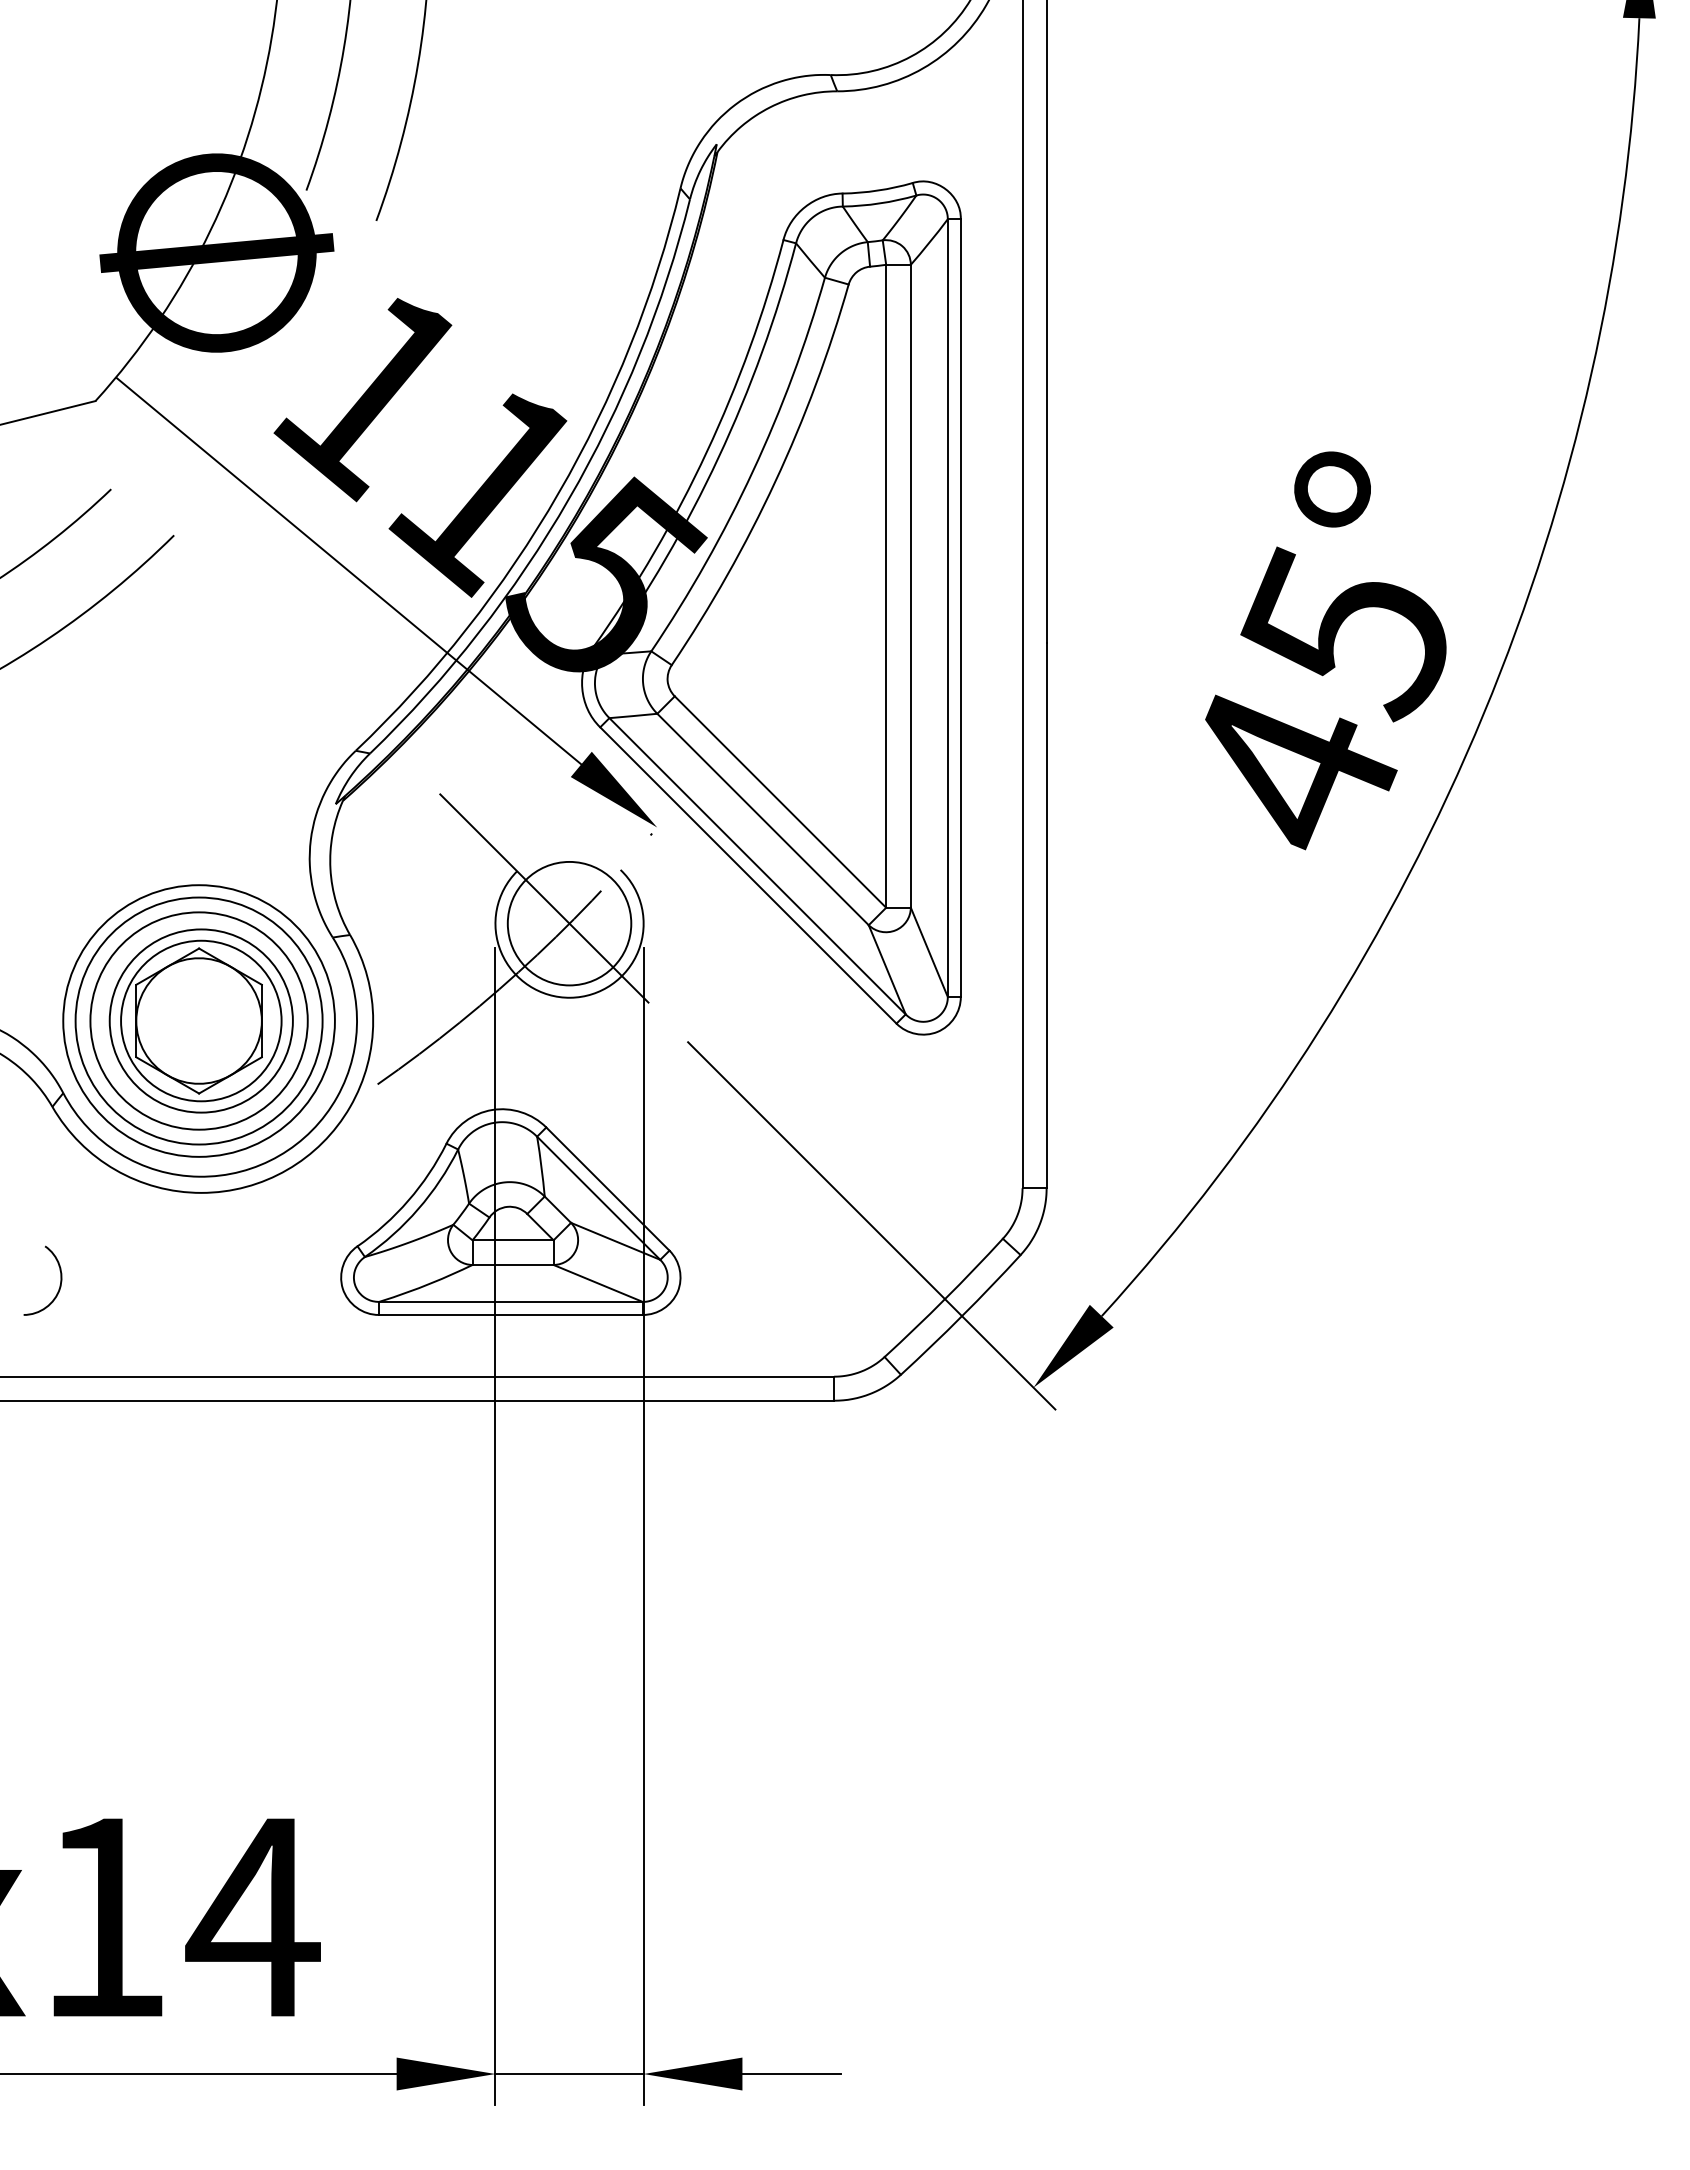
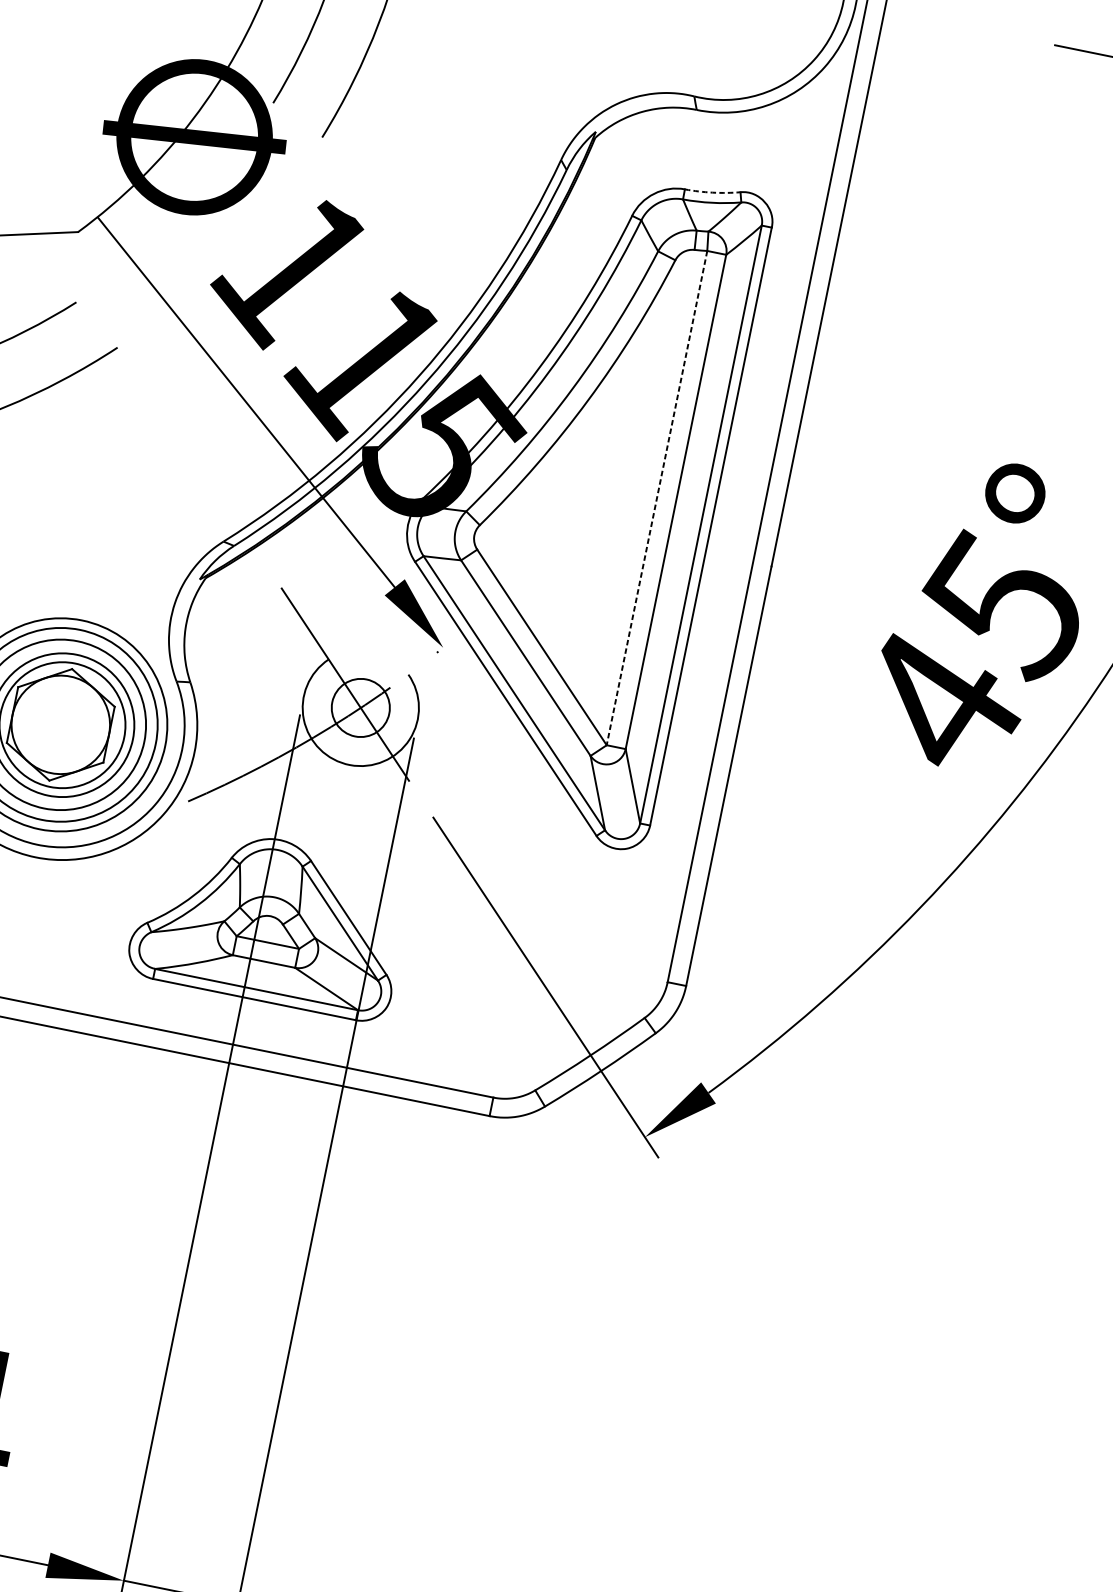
arc: (878, 190) -> (712, 192), solid -> dashed
line: (886, 586) -> (657, 498), solid -> dashed
circle: (569, 923) -> (360, 707), size x0.6

